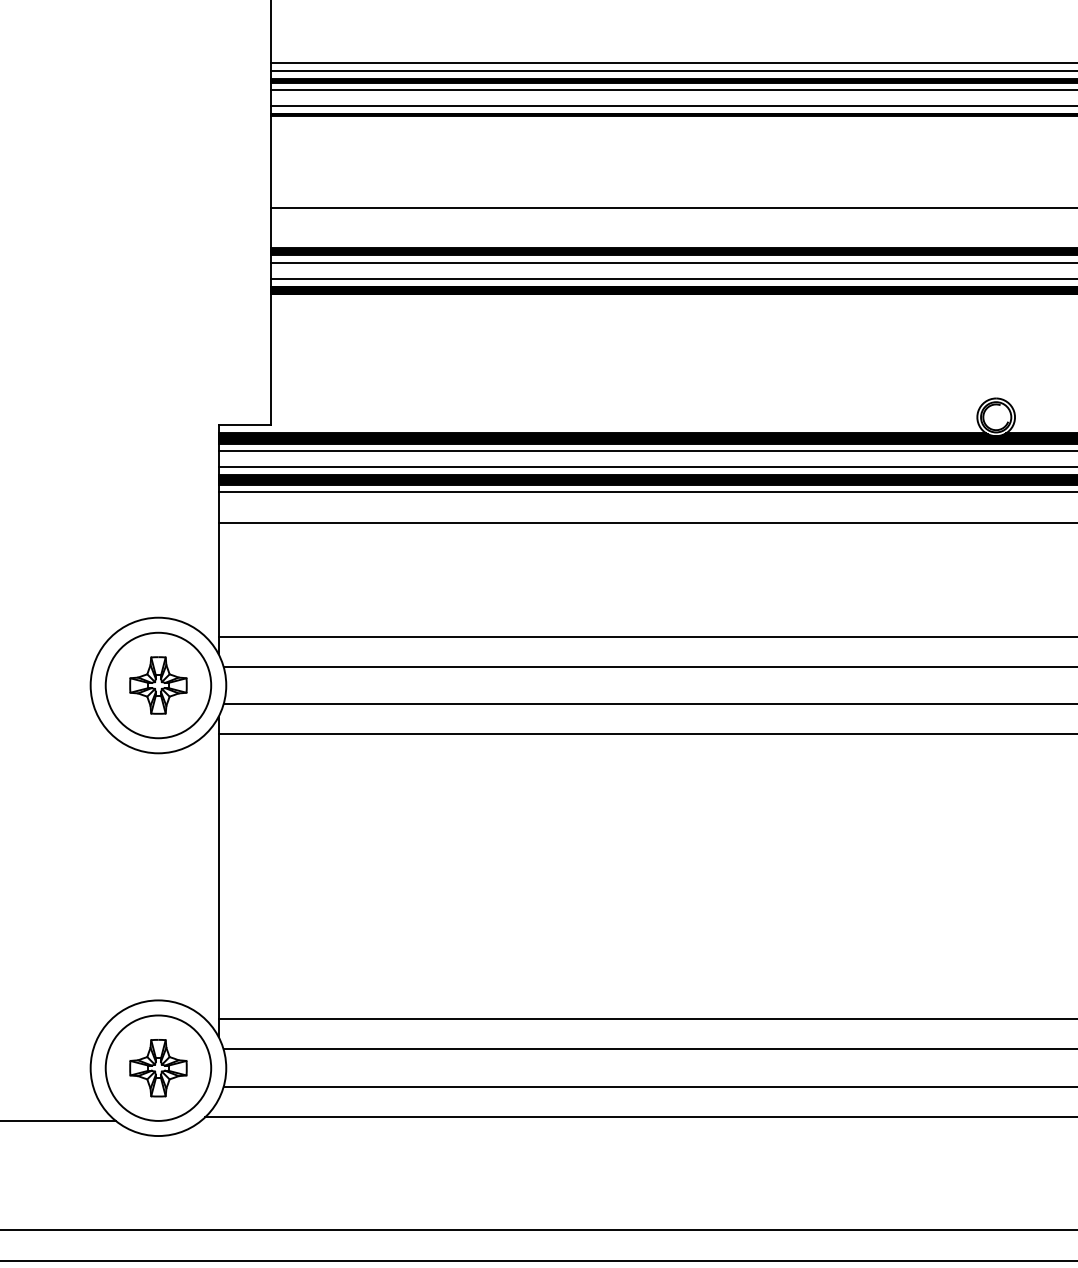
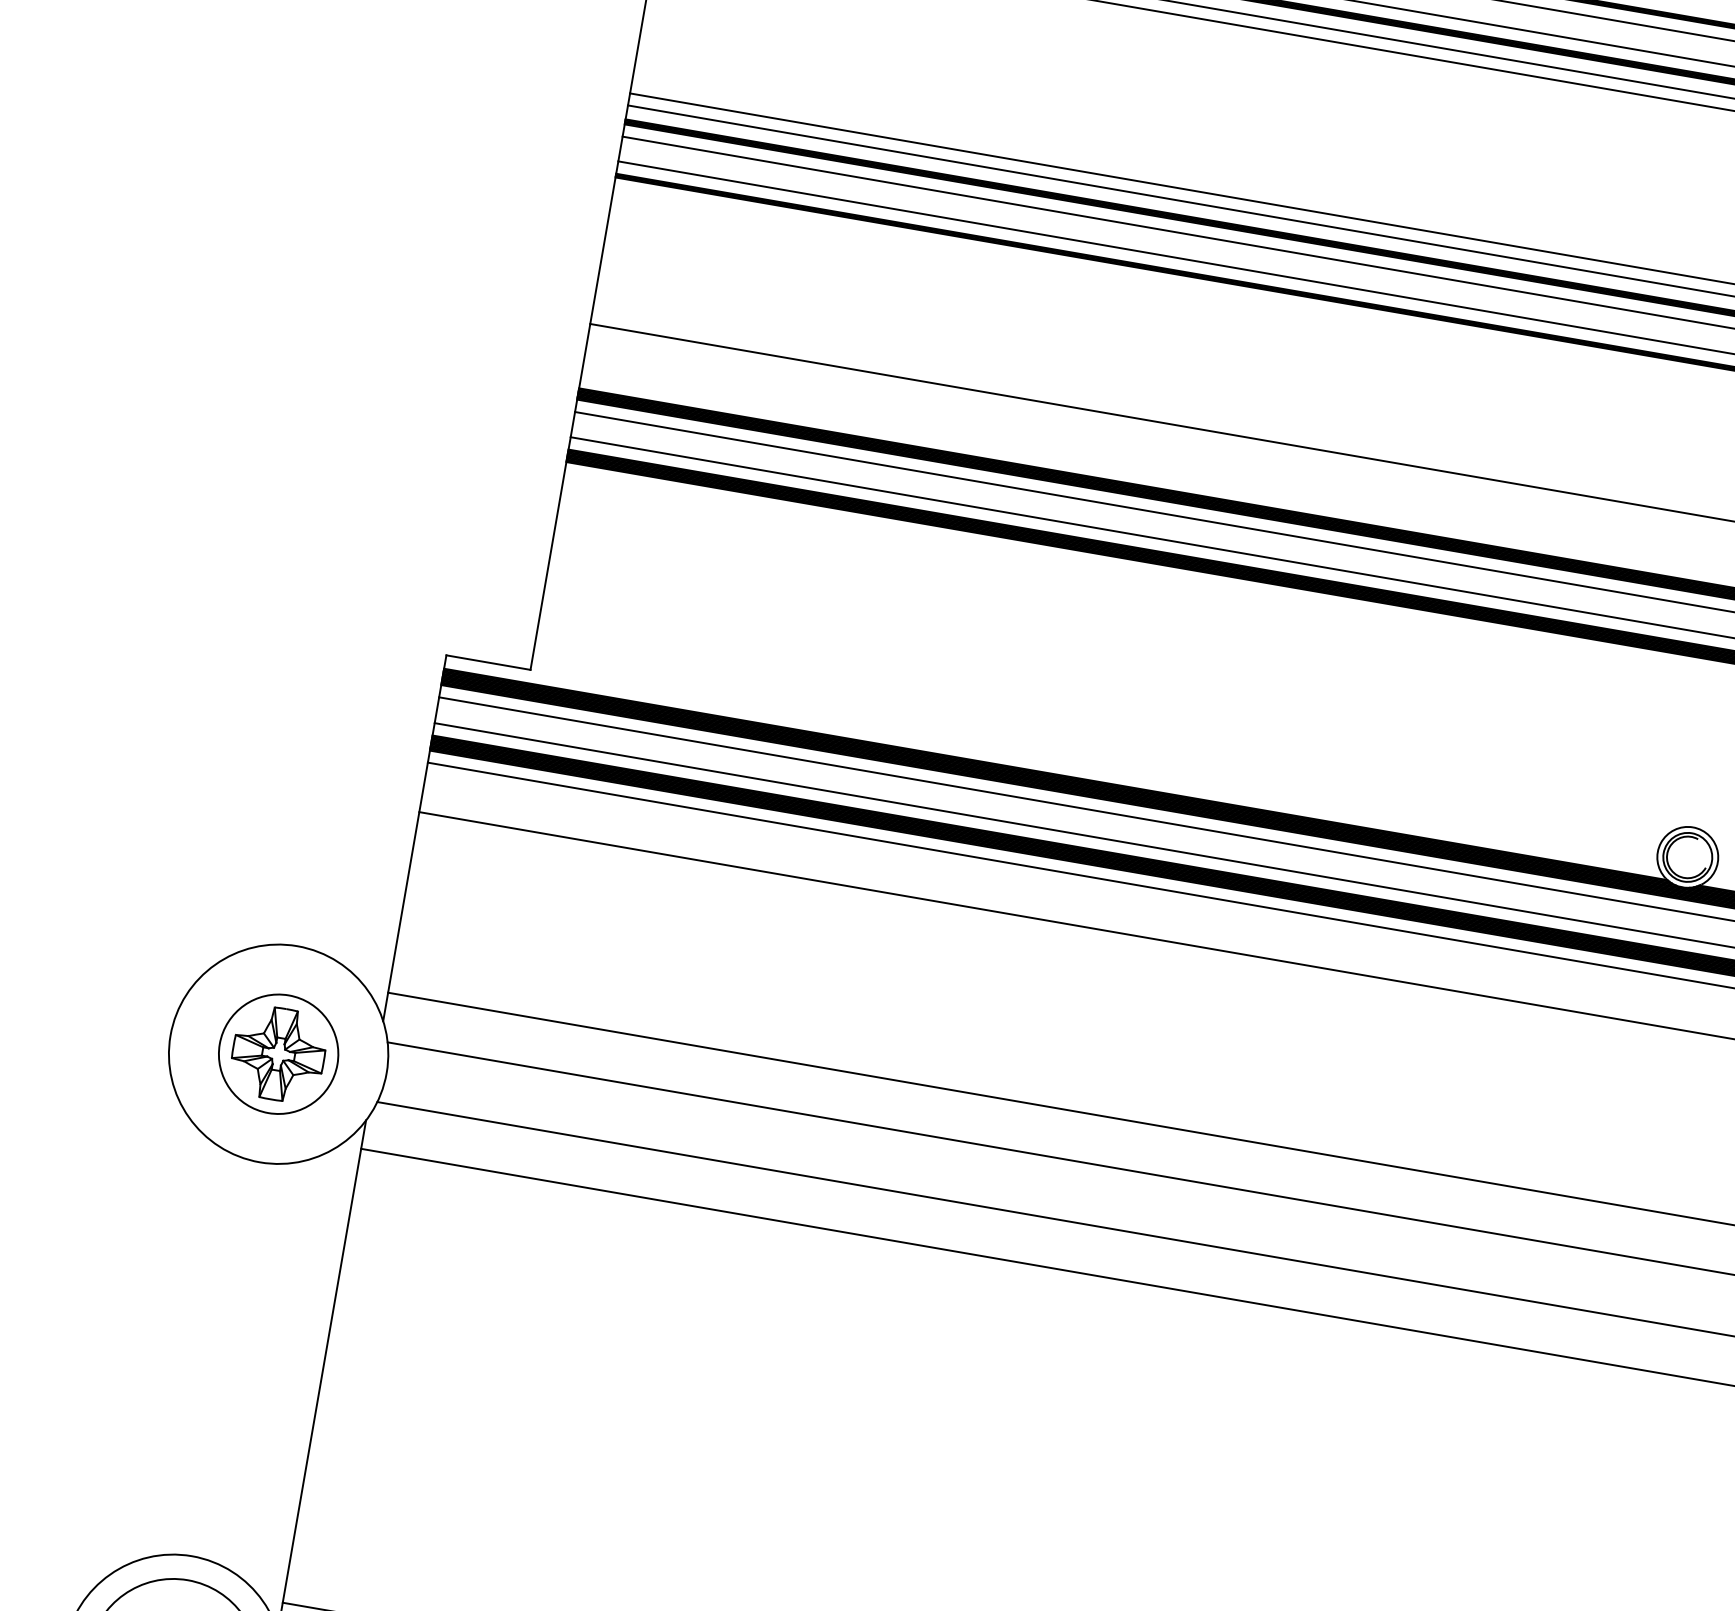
circle: (158, 685) -> (278, 1054), size x0.7

